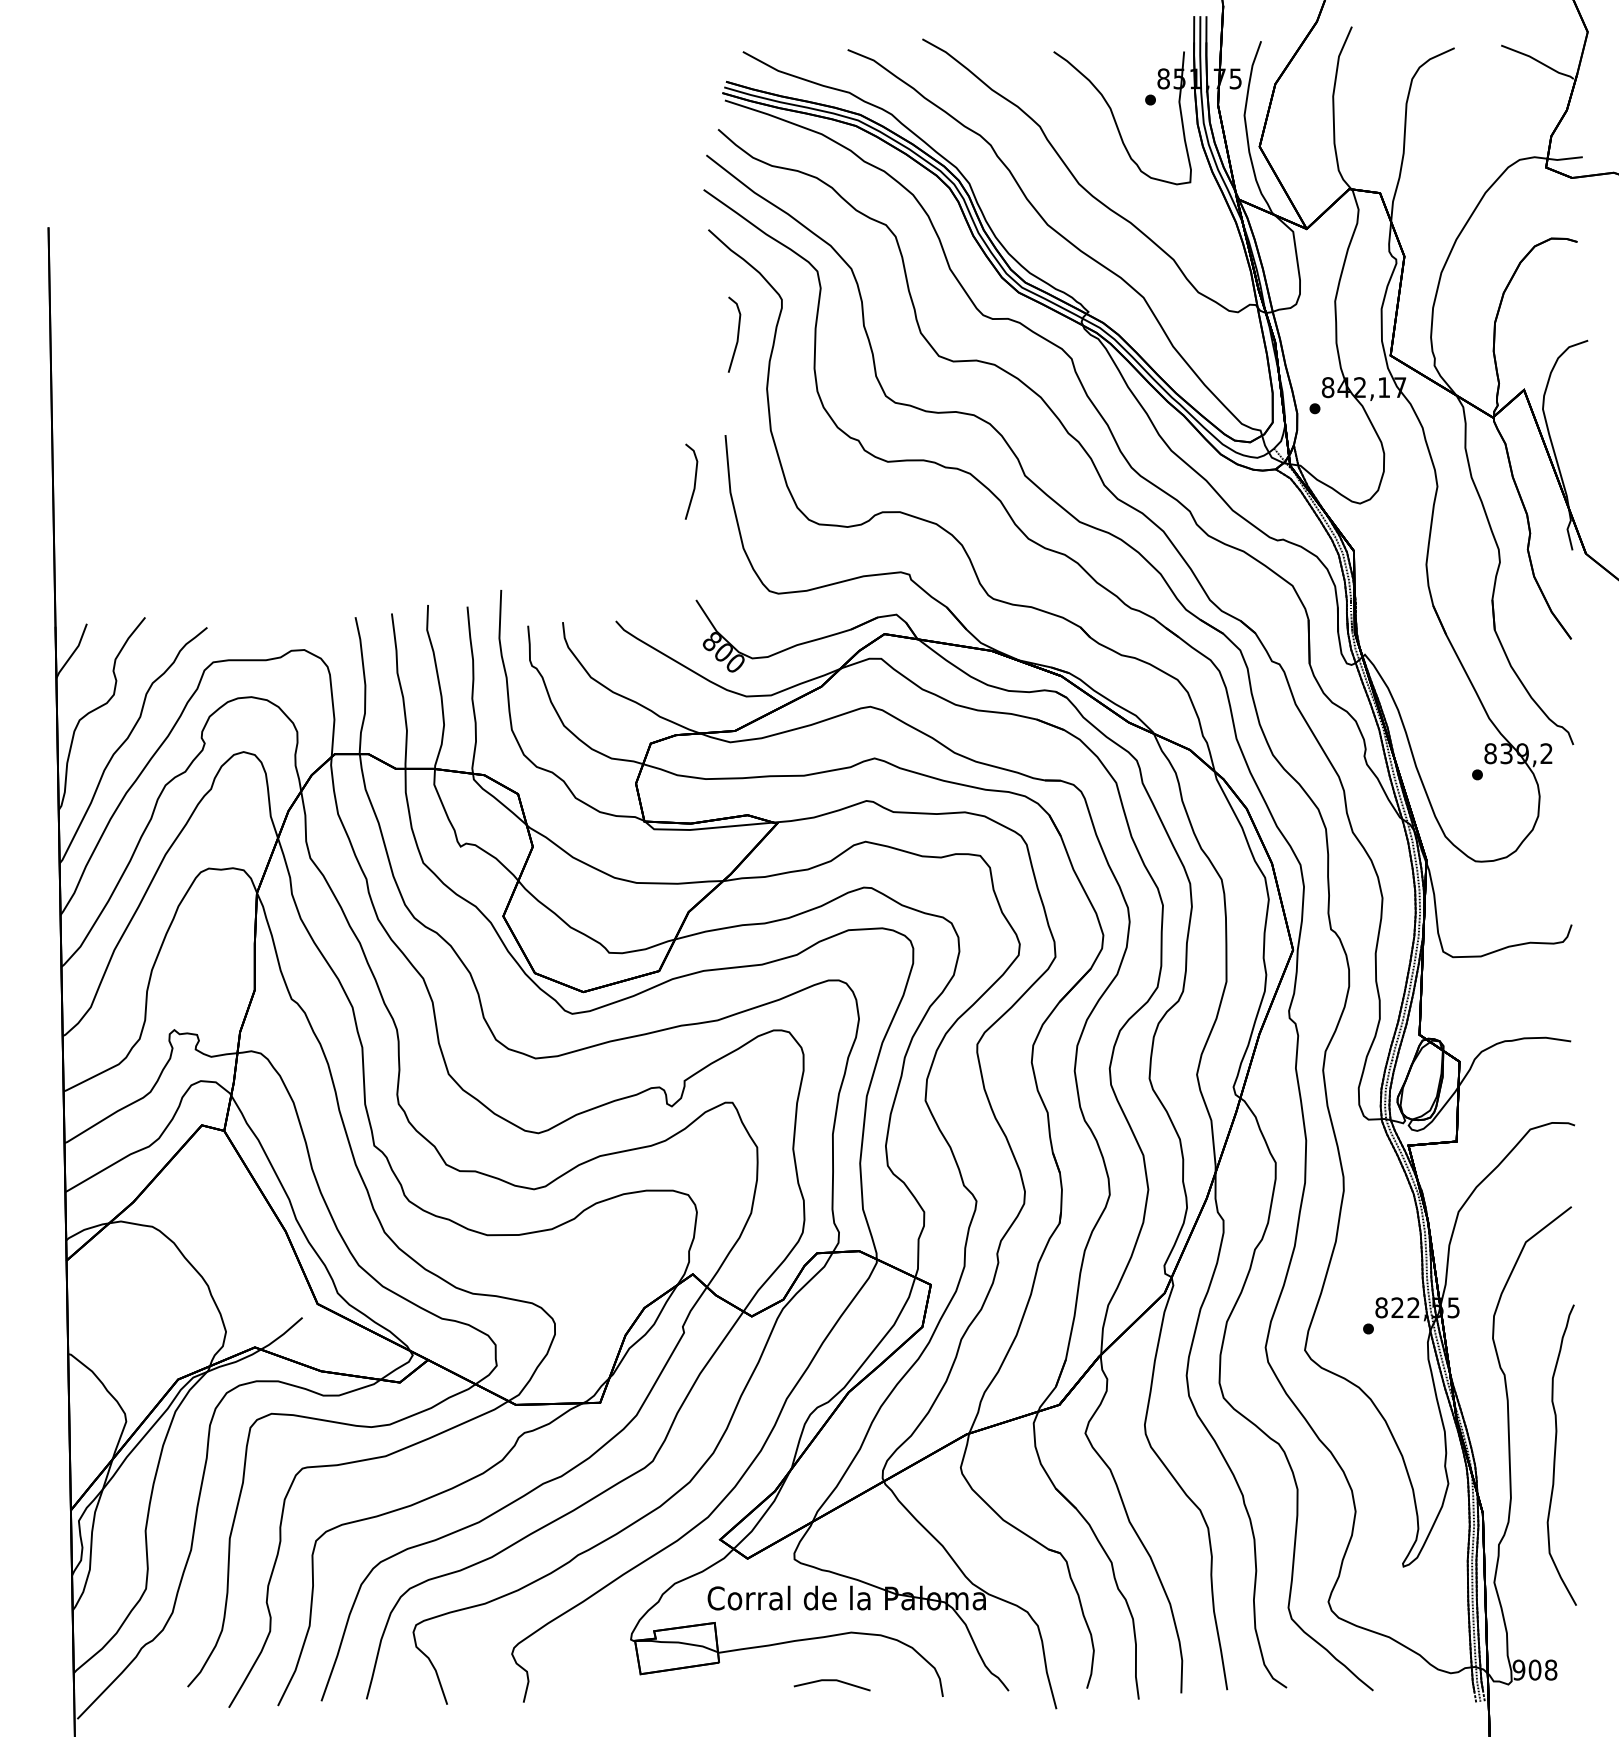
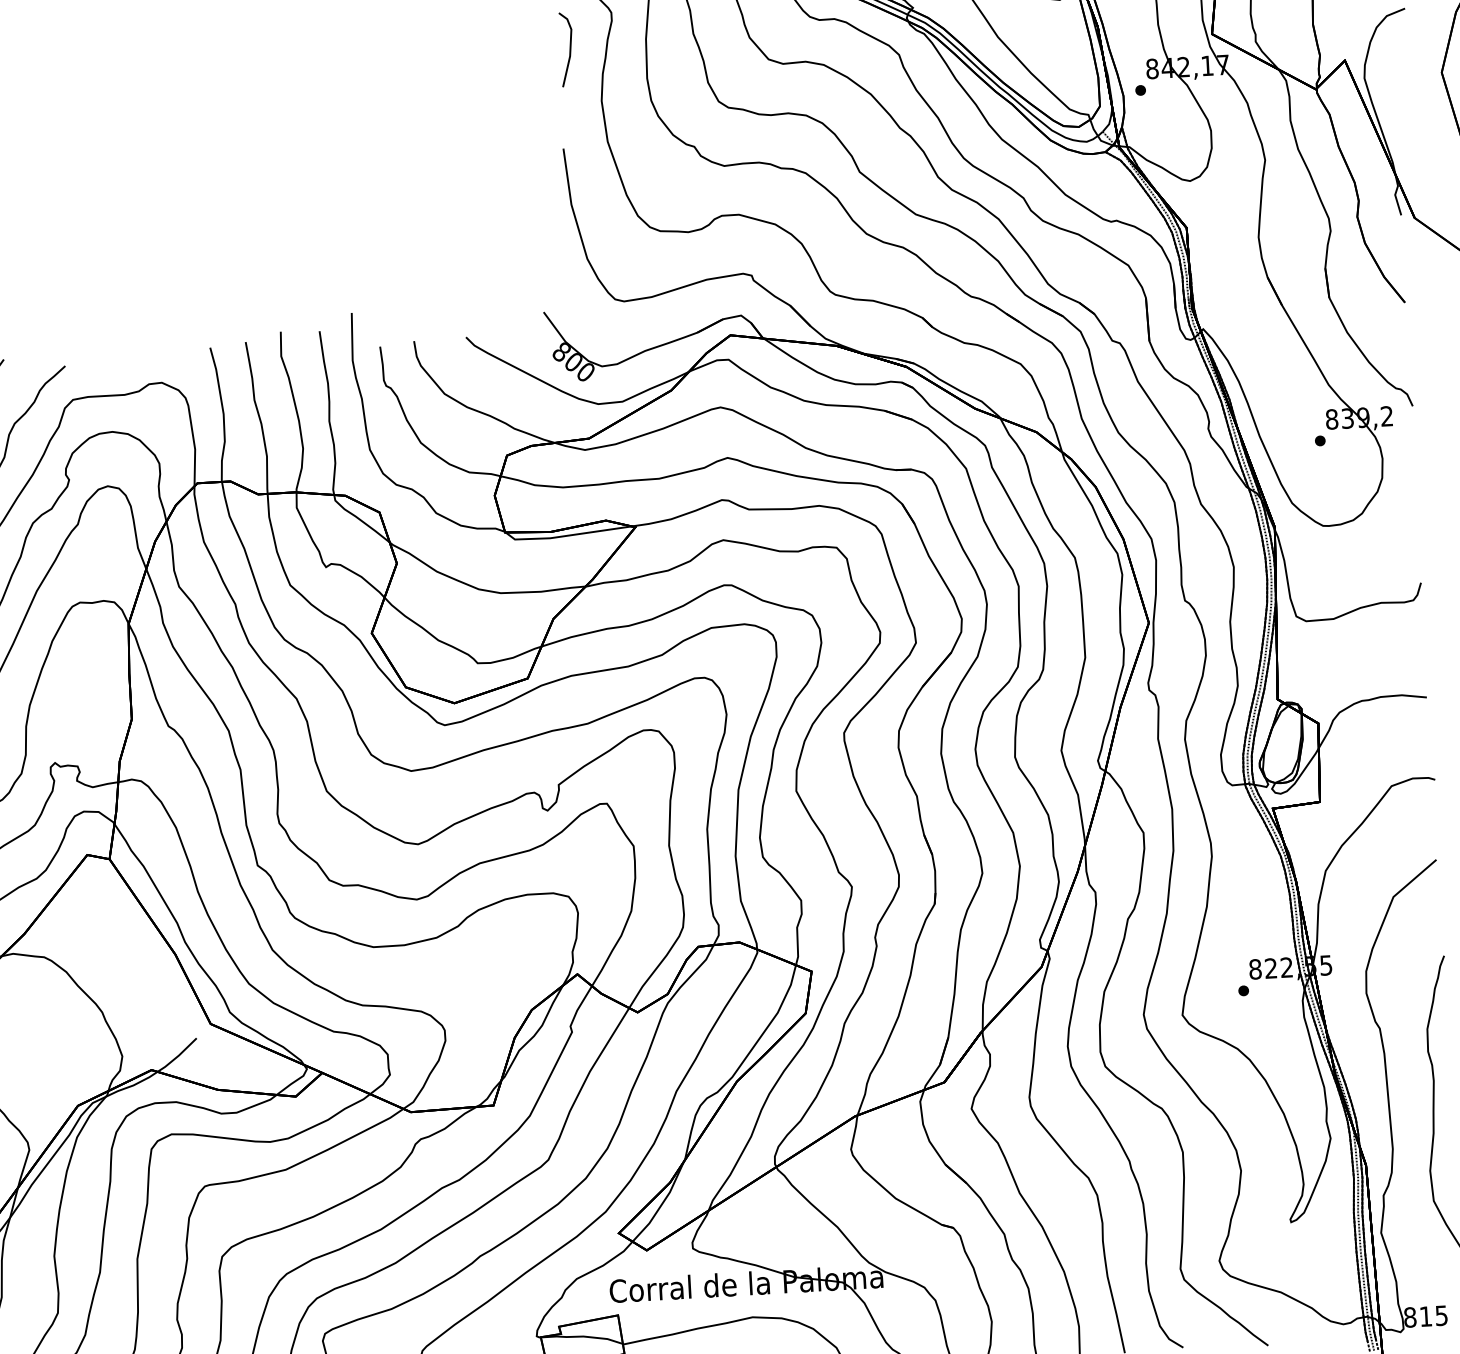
line: (694, 481) -> (535, 195), removed
text: (1534, 1669) -> (1425, 1316), 908 -> 815

